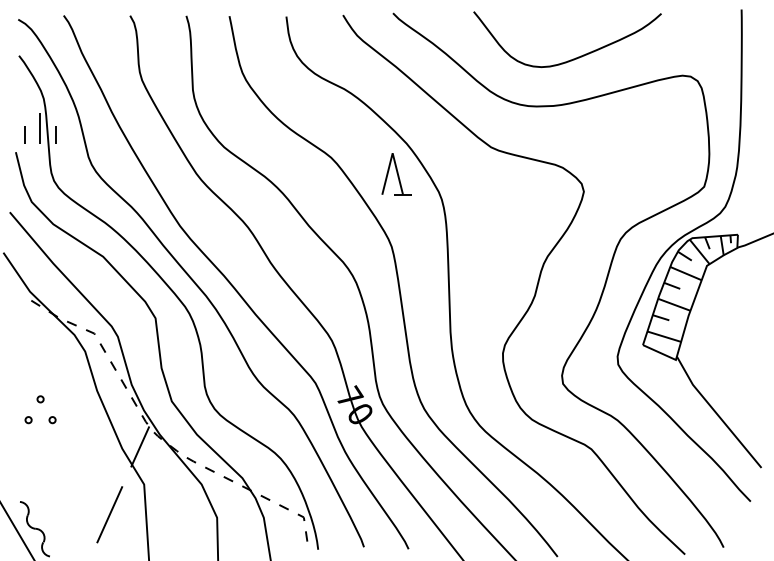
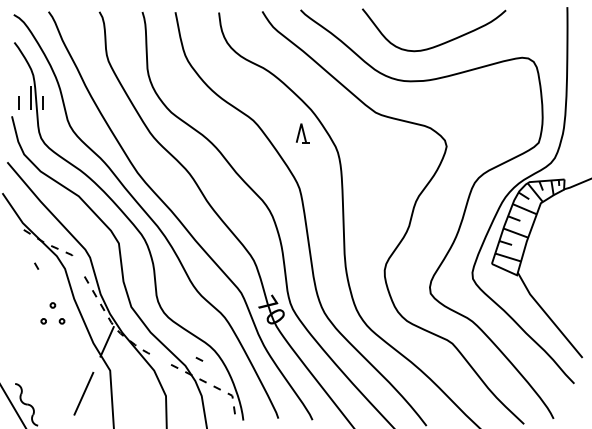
part: (395, 174) -> (302, 133), size x0.6
line: (102, 347) -> (36, 265), moved
part: (40, 409) -> (52, 313), moved
line: (209, 469) -> (199, 359), moved

